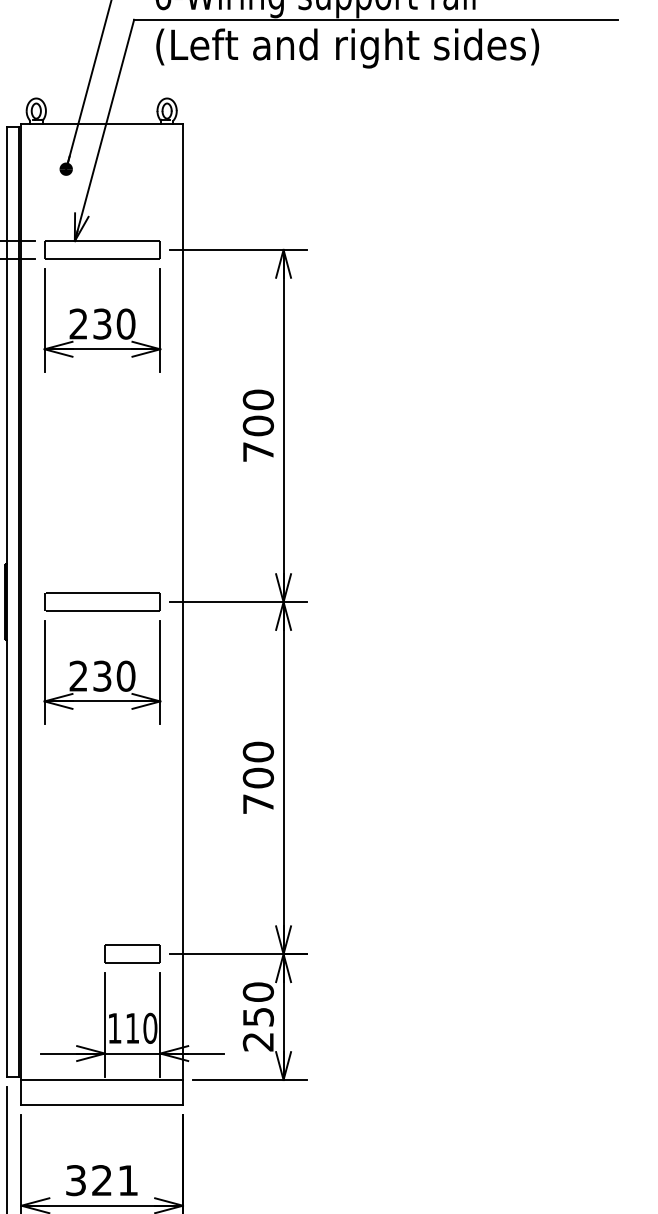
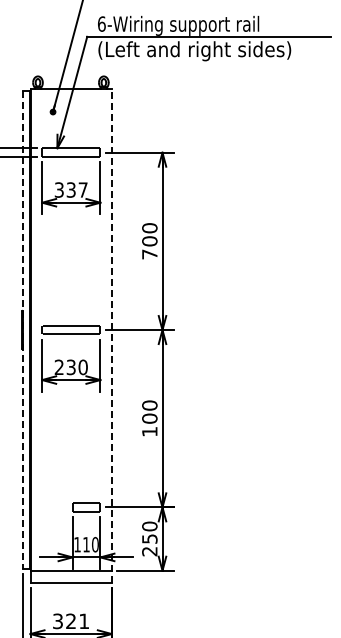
text: (100, 323) -> (70, 189), 230 -> 337
line: (7, 602) -> (23, 330), solid -> dashed
line: (182, 612) -> (111, 335), solid -> dashed
text: (257, 803) -> (149, 431), 700 -> 100

